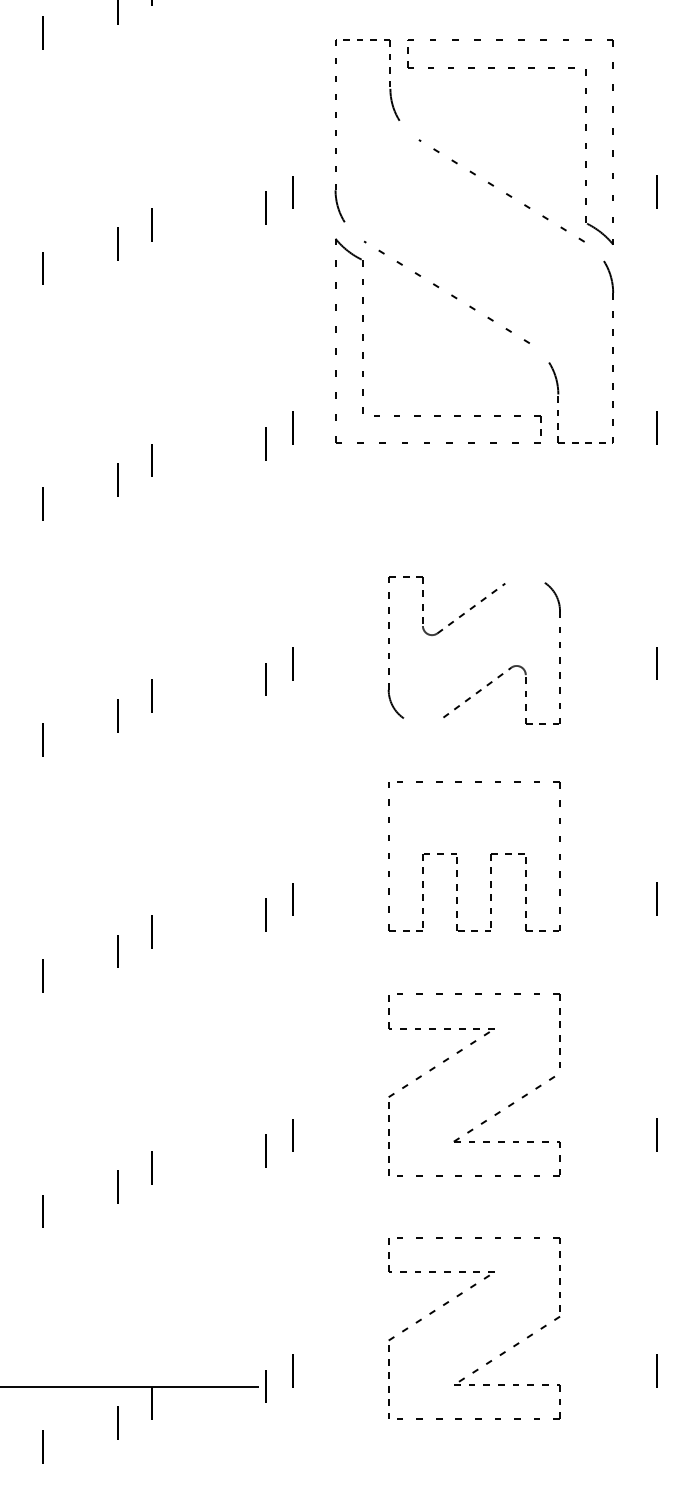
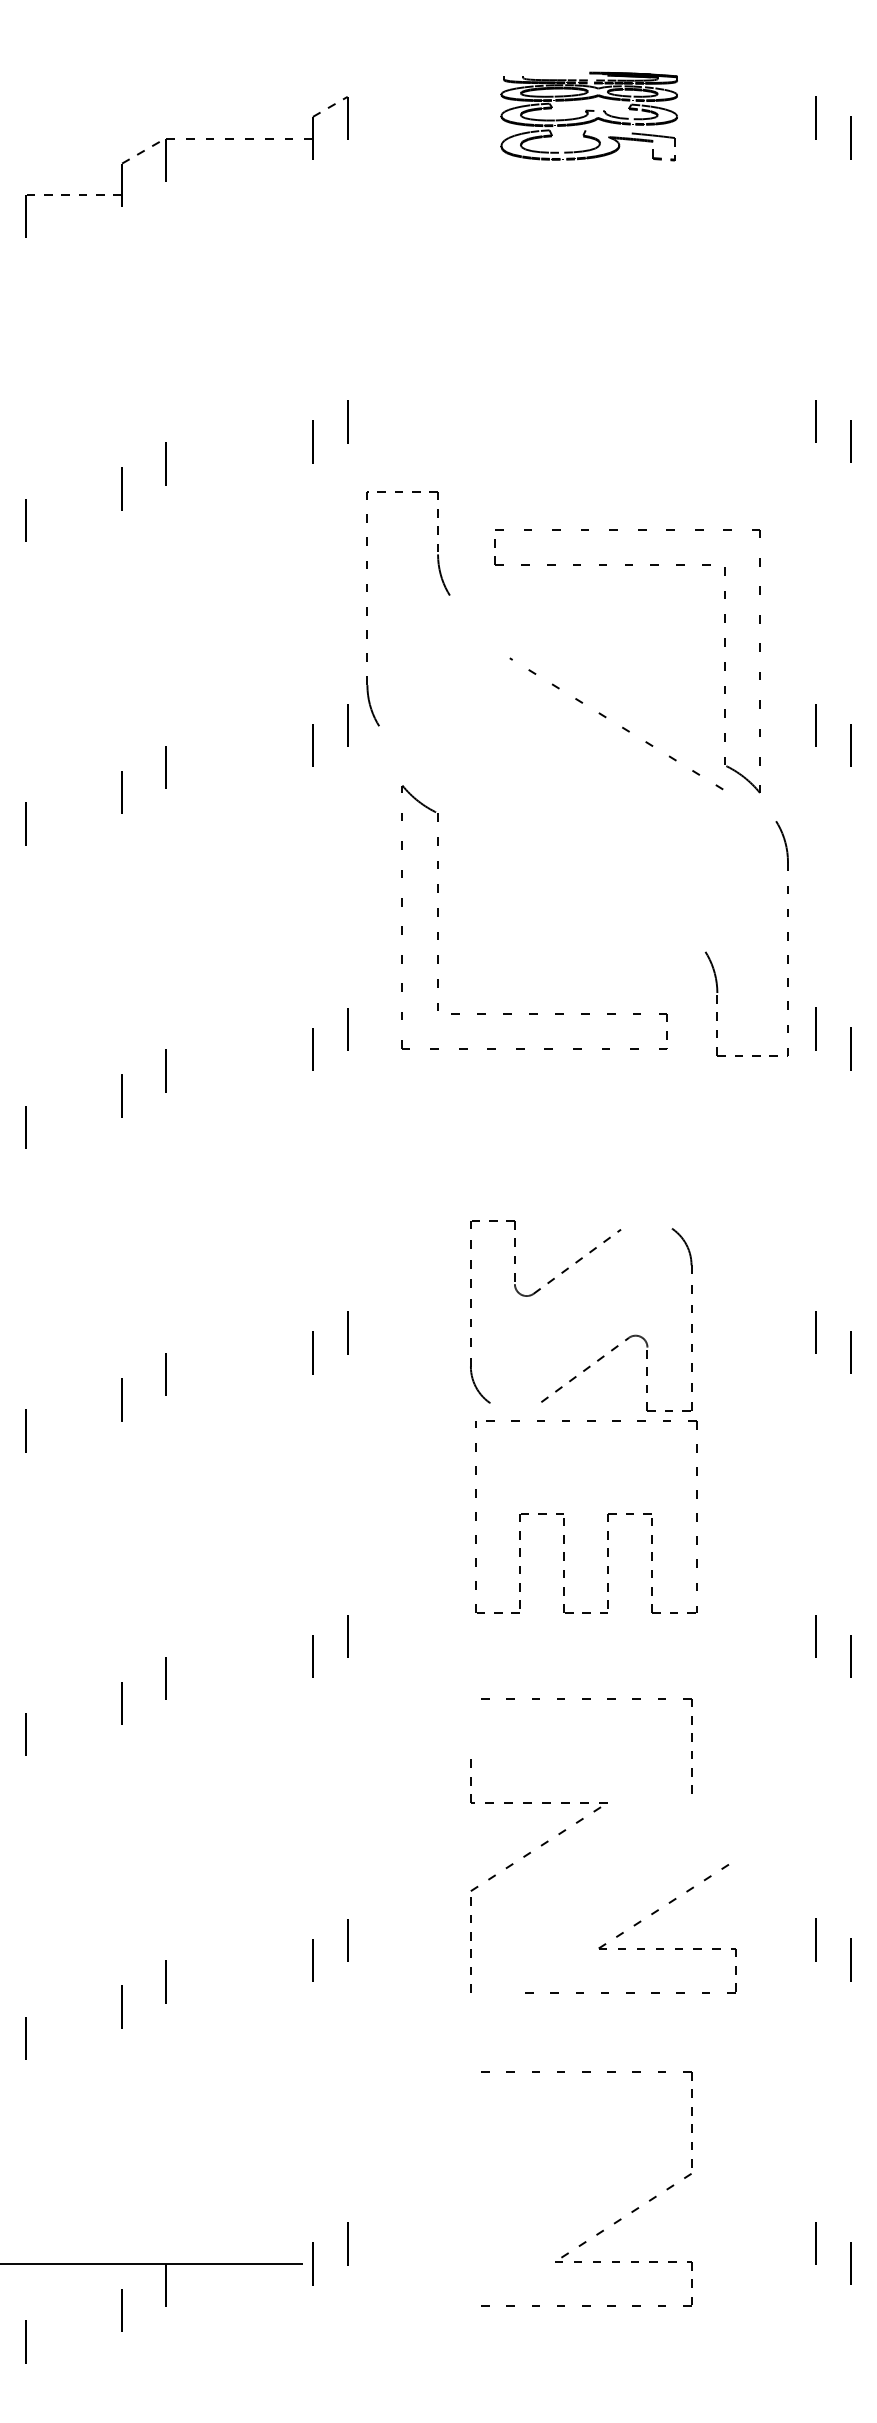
part: (335, 130) -> (367, 608), moved
line: (451, 295) -> (551, 858), removed
part: (612, 352) -> (787, 938), moved
part: (490, 856) -> (607, 1516), moved
part: (478, 994) -> (586, 1699), moved
part: (478, 1126) -> (630, 1928), moved
part: (430, 1314) -> (524, 2171), removed

